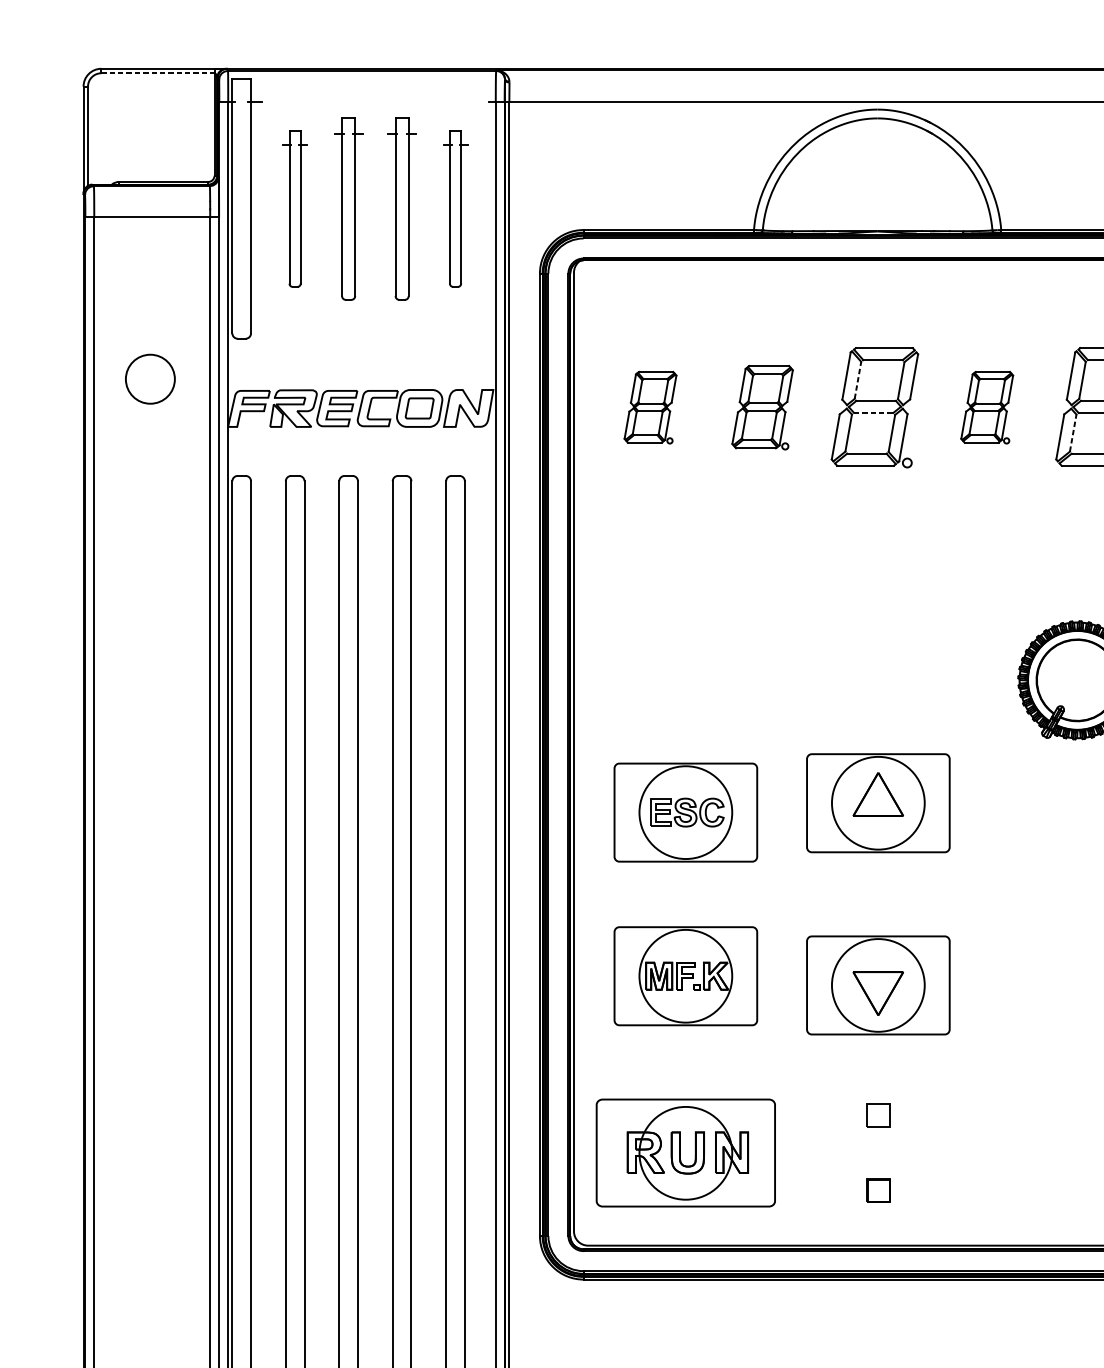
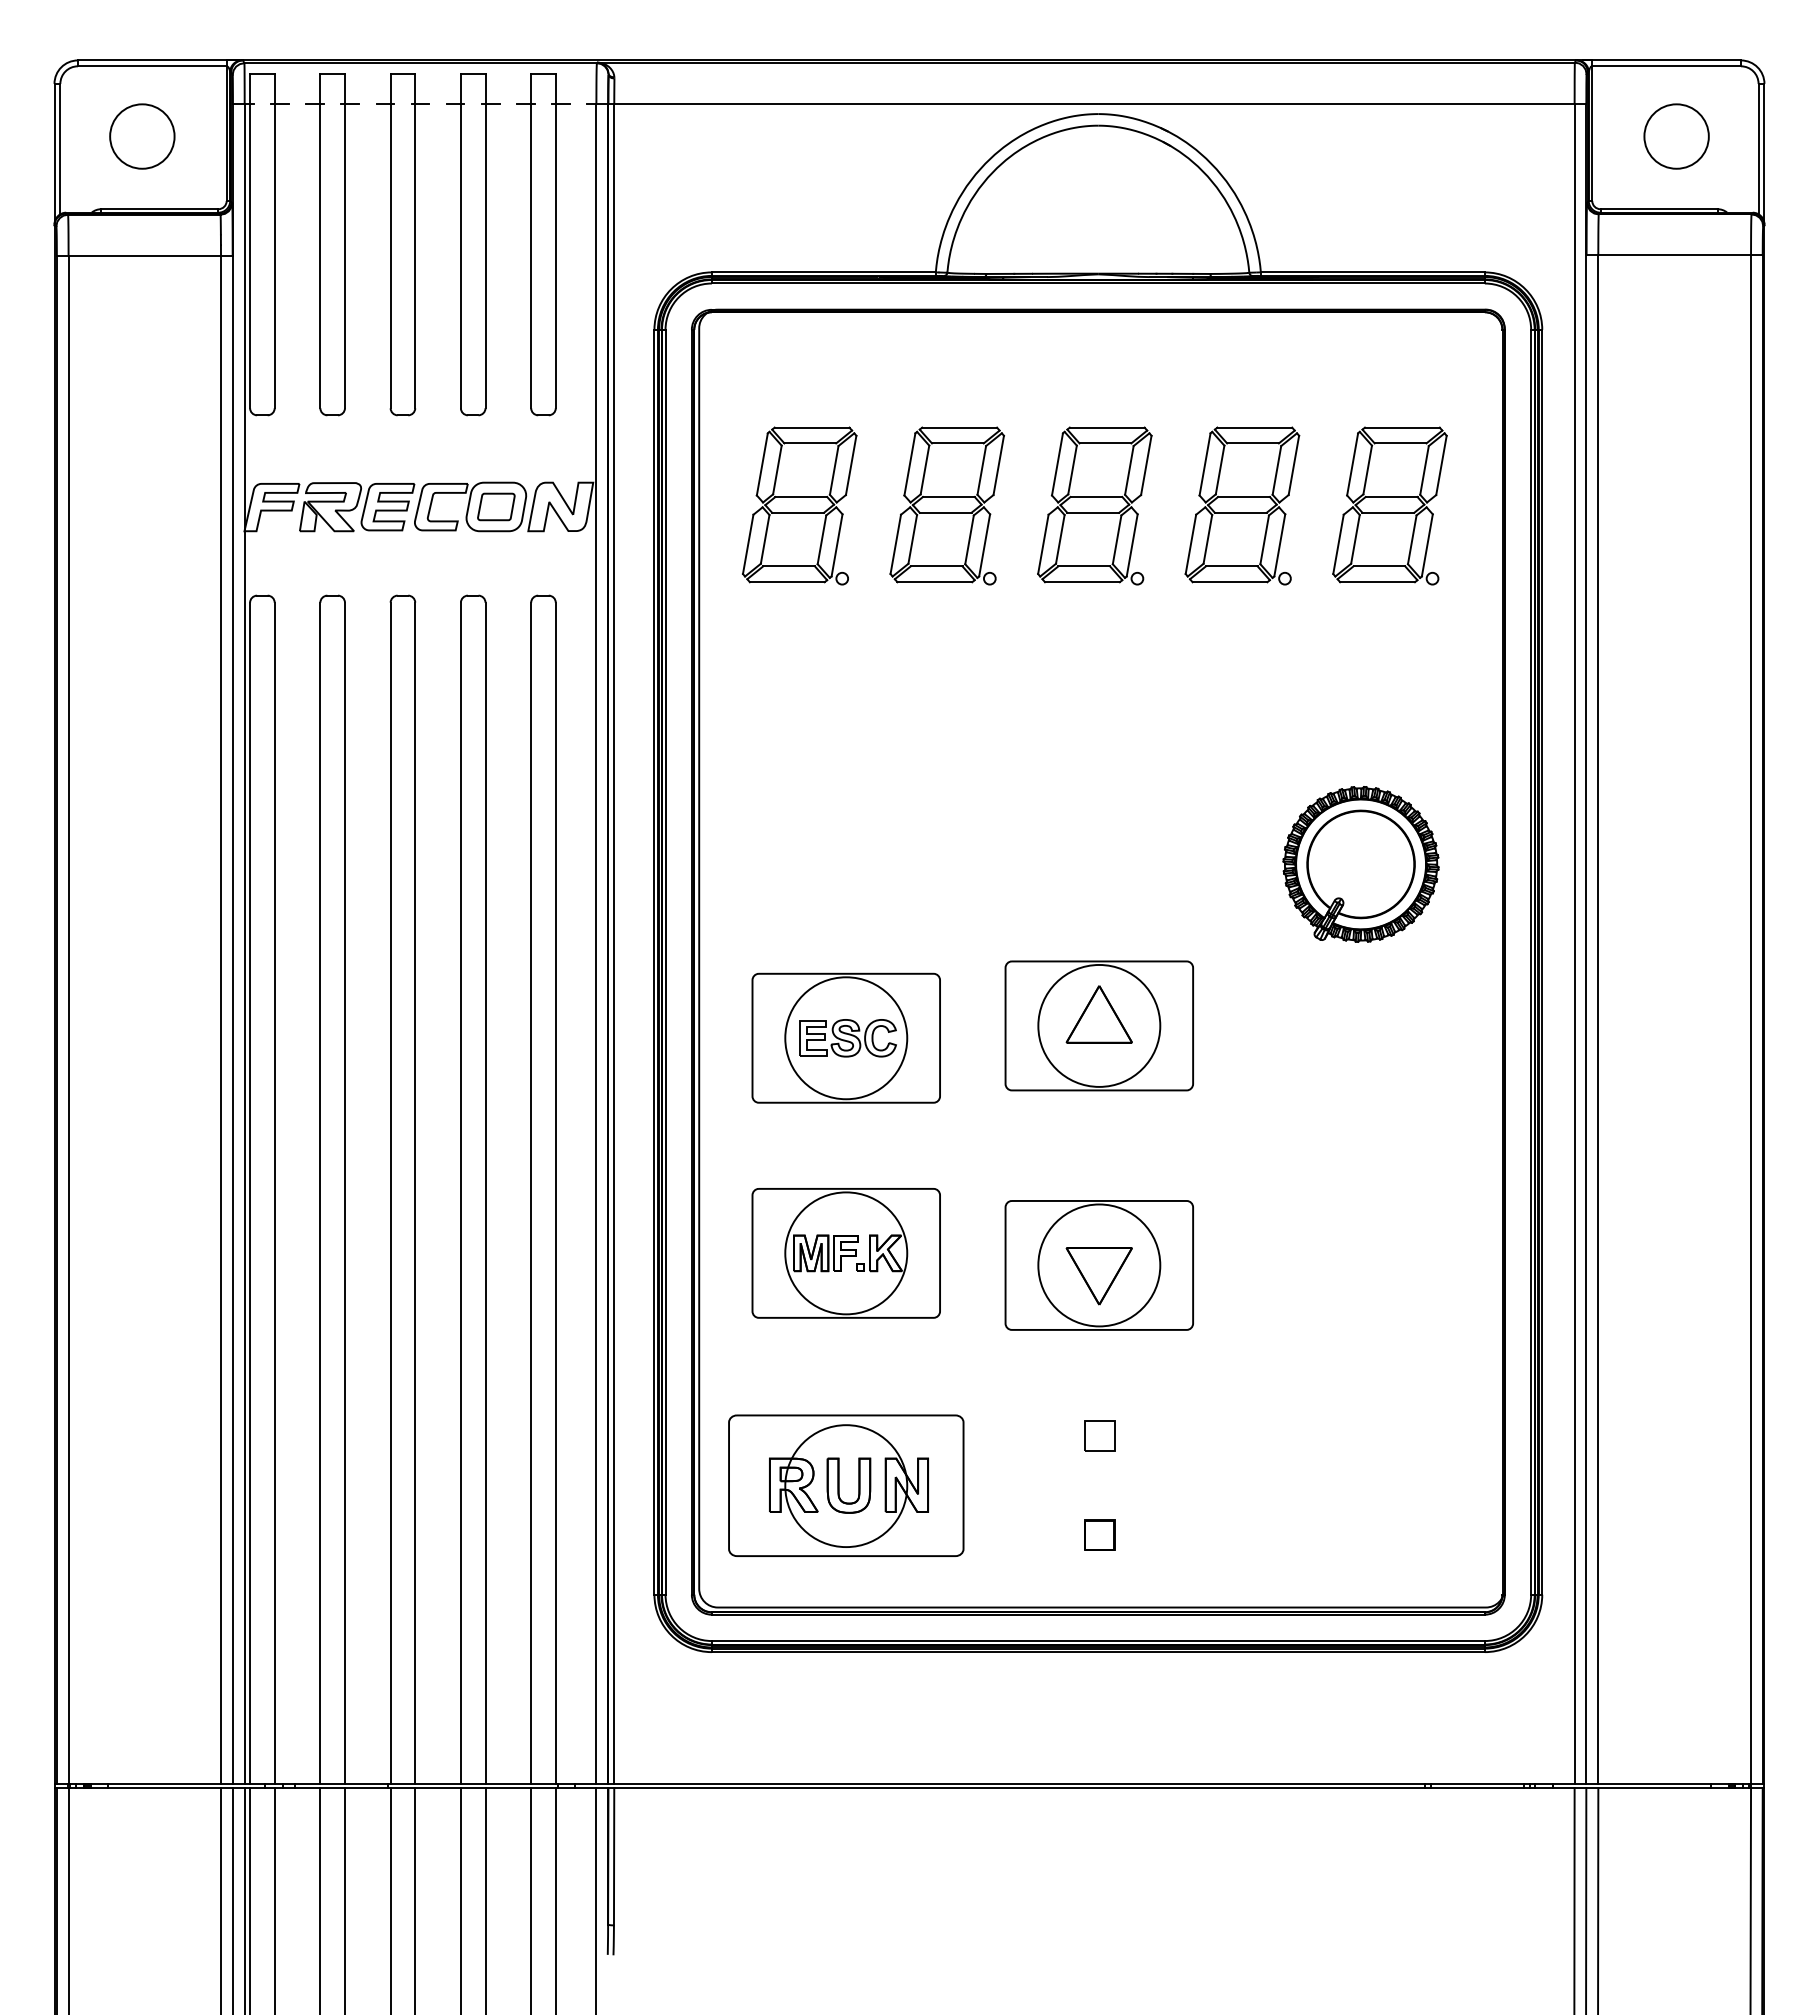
line: (158, 73) -> (152, 66), dashed -> solid
part: (295, 208) -> (332, 244), size x1.67
part: (348, 208) -> (402, 244), size x1.43
part: (402, 208) -> (473, 244), size x1.43
part: (455, 208) -> (543, 244), size x1.67
circle: (150, 379) -> (142, 136), moved
line: (857, 380) -> (1072, 470), dashed -> solid
part: (650, 407) -> (799, 505), size x1.67
part: (762, 407) -> (946, 505), size x1.43
part: (987, 407) -> (1242, 505), size x1.67
line: (873, 412) -> (1093, 512), dashed -> solid
line: (1073, 433) -> (1355, 539), dashed -> solid

